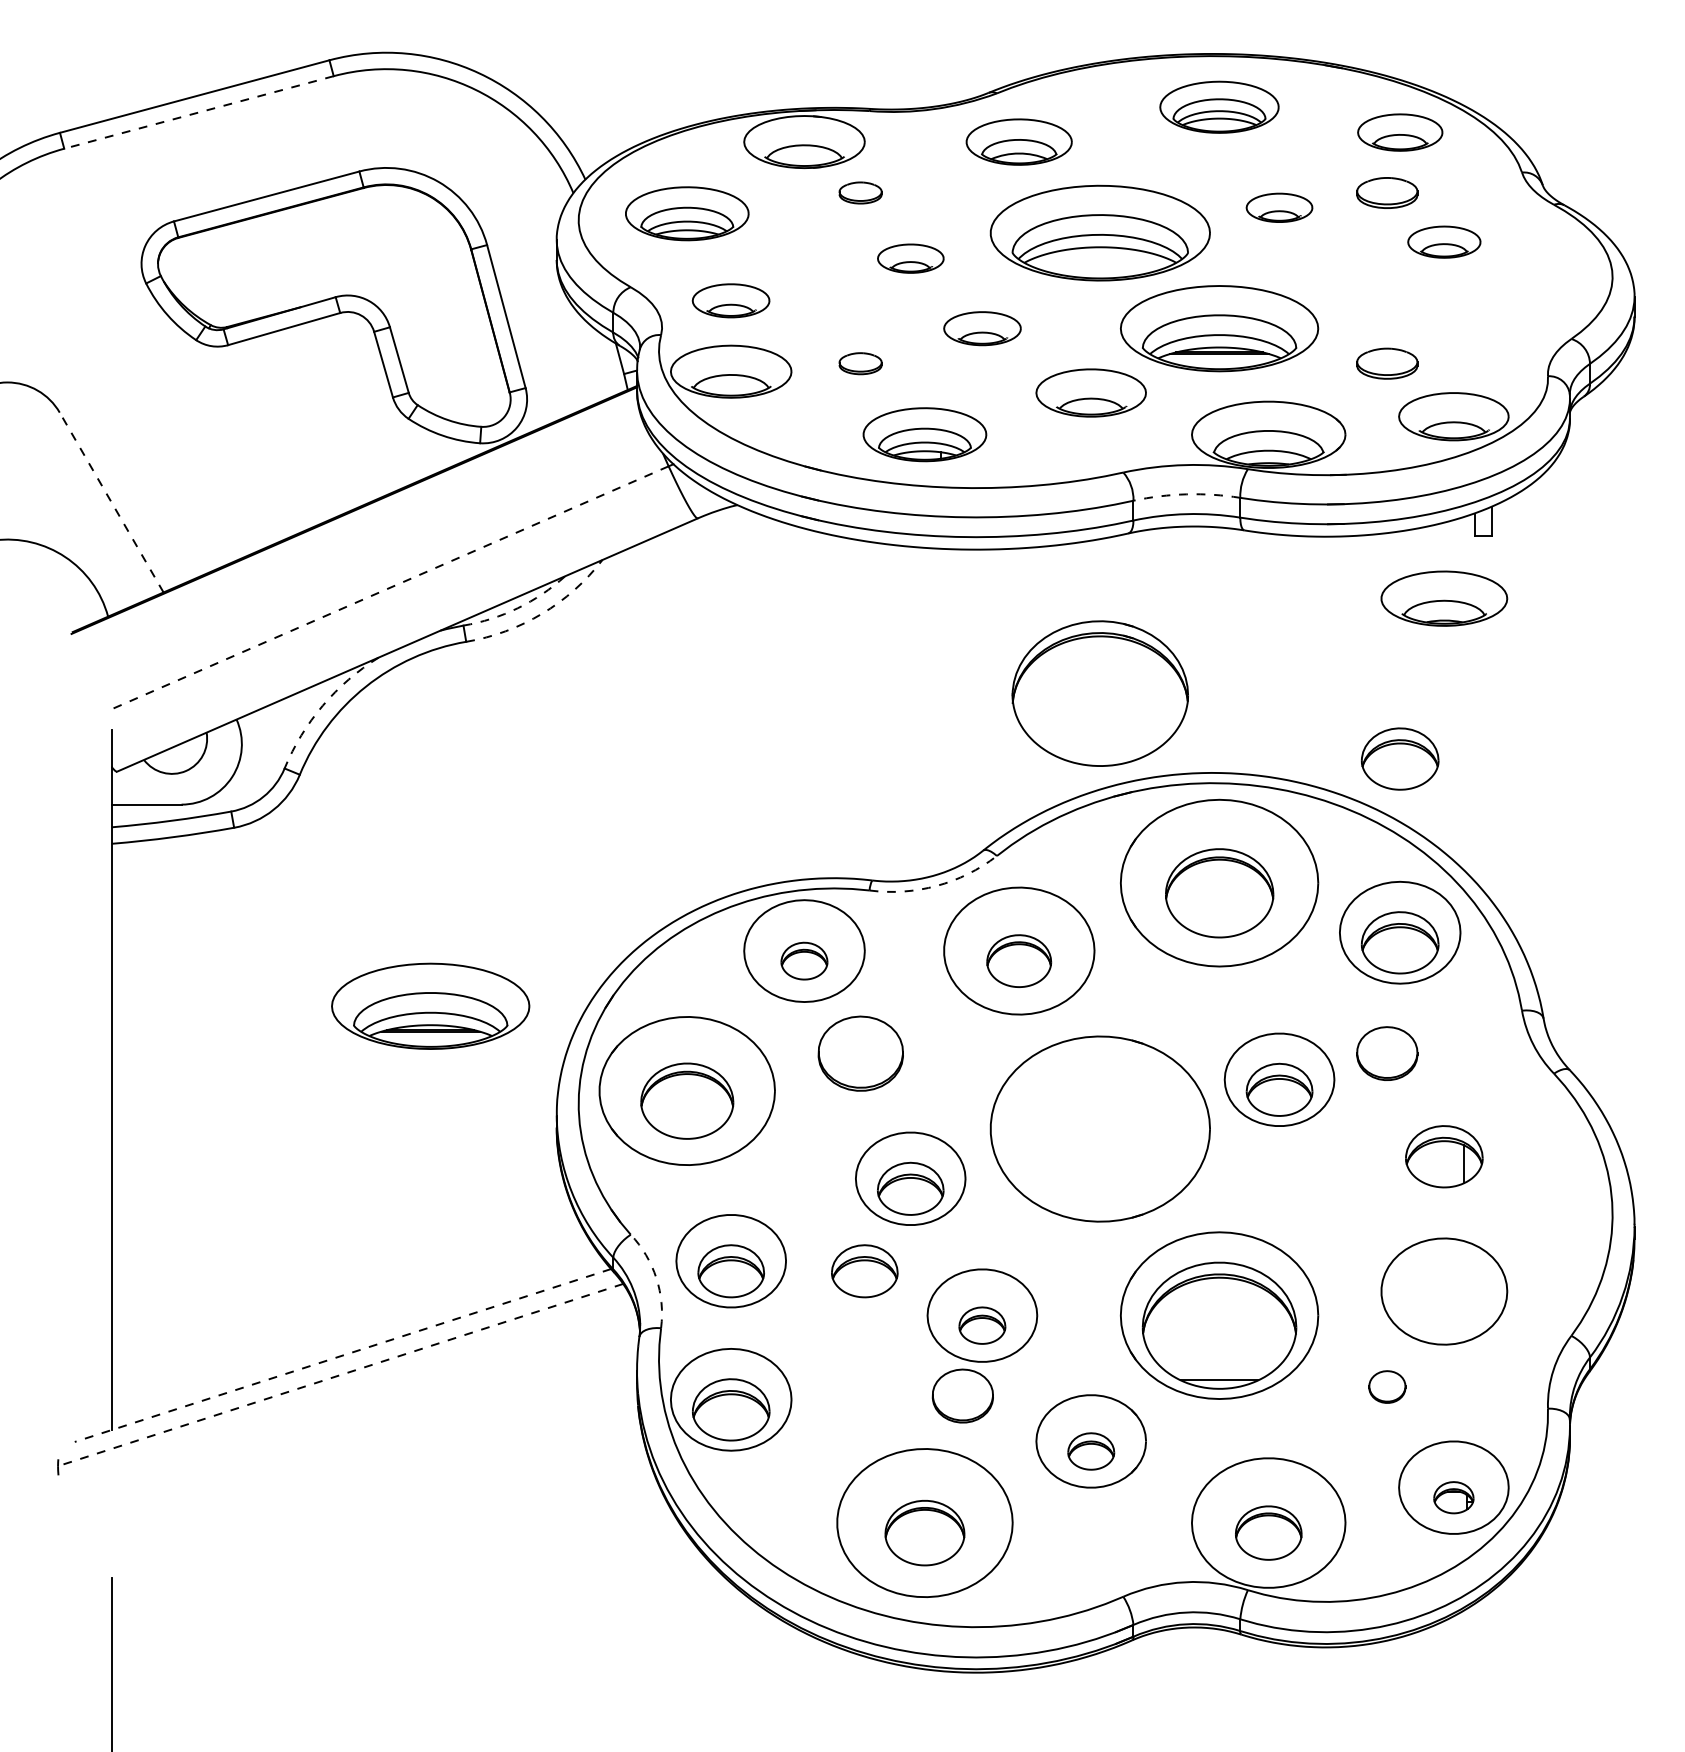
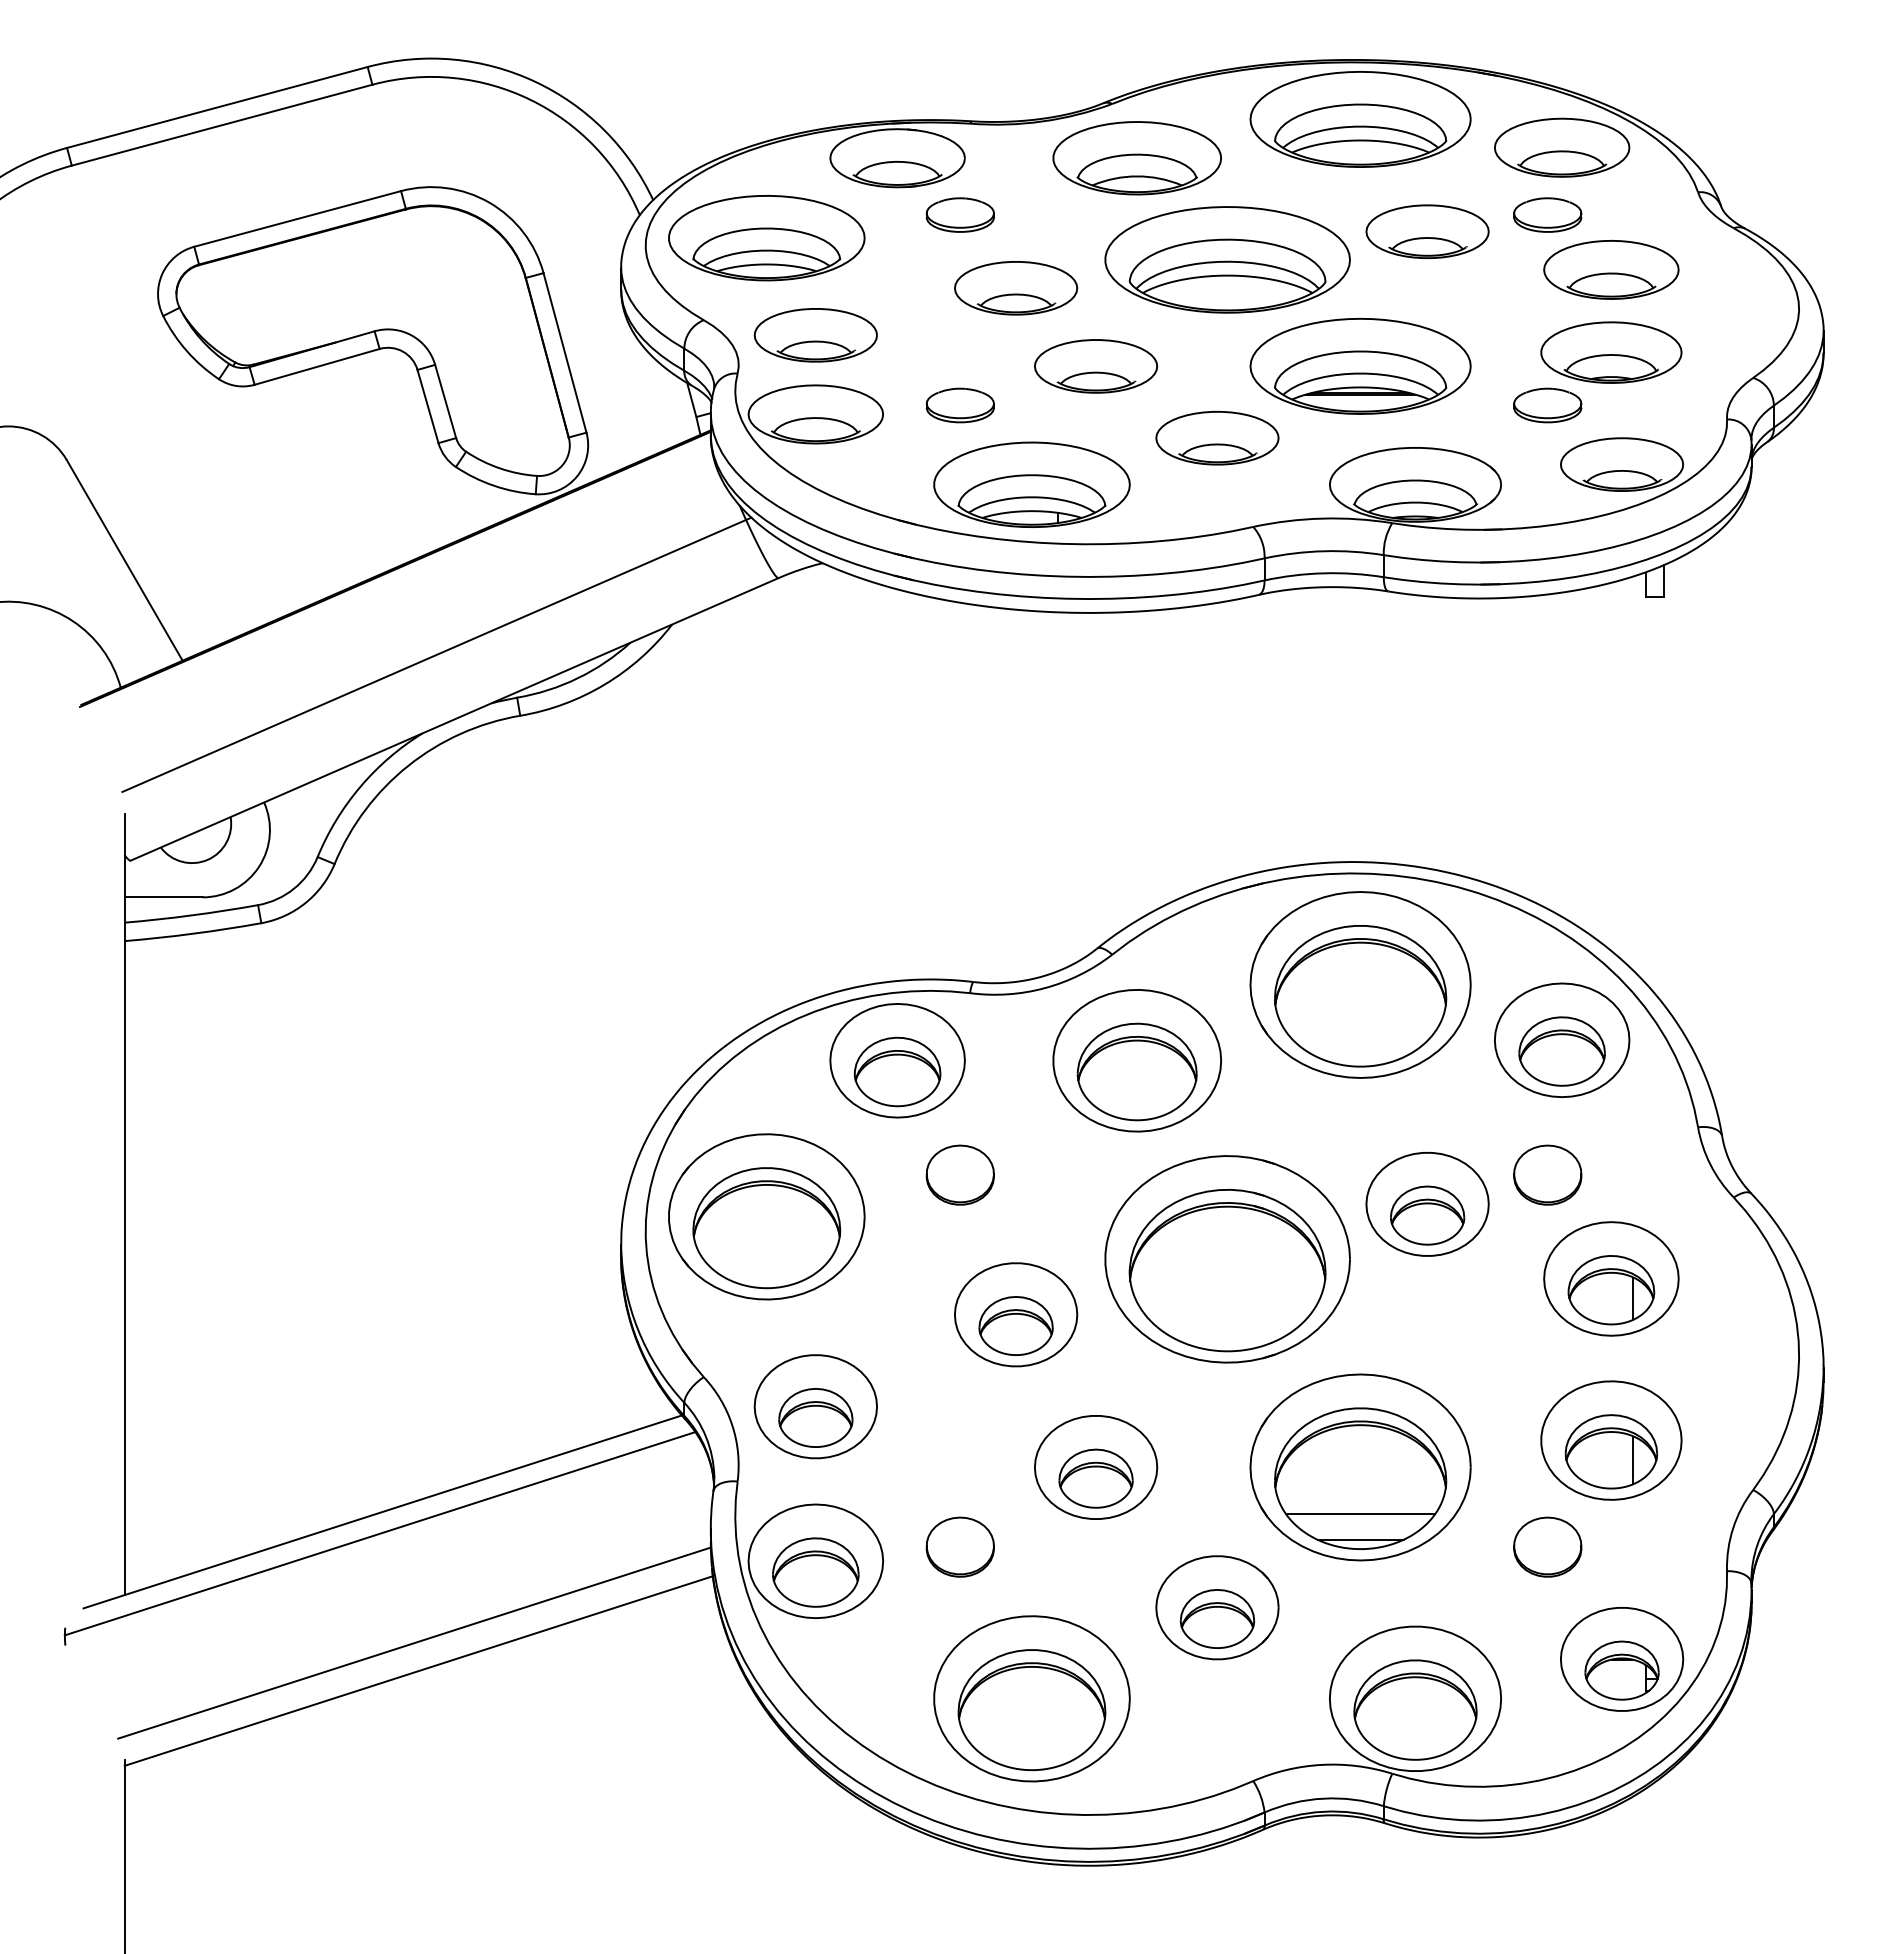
part: (1219, 107) -> (1360, 119), size x1.67
line: (199, 112) -> (222, 125), dashed -> solid
part: (1400, 132) -> (1562, 147), size x1.43
part: (1018, 142) -> (1136, 158), size x1.43
part: (859, 192) -> (959, 214), size x1.43
part: (1279, 207) -> (1427, 231), size x1.67
part: (686, 214) -> (766, 238), size x1.43
part: (1444, 241) -> (1611, 269), size x1.67
part: (911, 258) -> (1016, 288), size x1.67
part: (730, 300) -> (815, 335), size x1.43
part: (982, 328) -> (1096, 366), size x1.43
part: (859, 363) -> (959, 405), size x1.43
part: (924, 434) -> (1031, 484), size x1.43
arc: (1187, 494) -> (1324, 551), dashed -> solid
line: (111, 502) -> (124, 560), dashed -> solid
line: (388, 588) -> (433, 656), dashed -> solid
part: (1444, 598) -> (1611, 352), moved
arc: (517, 608) -> (577, 678), dashed -> solid
arc: (541, 613) -> (604, 684), dashed -> solid
part: (1100, 693) -> (1227, 1270), moved
arc: (323, 705) -> (360, 786), dashed -> solid
part: (1399, 759) -> (1561, 846), removed
arc: (937, 886) -> (1045, 988), dashed -> solid
part: (1219, 893) -> (1360, 996), size x1.43
part: (804, 960) -> (897, 1071), size x1.67
part: (1018, 960) -> (1136, 1071), size x1.67
part: (430, 1005) -> (480, 1121), removed
part: (859, 1053) -> (959, 1174), size x0.71
part: (686, 1101) -> (766, 1228), size x1.43
part: (1444, 1146) -> (1611, 1278), added
part: (864, 1270) -> (964, 1417), removed
arc: (656, 1278) -> (732, 1425), dashed -> solid
part: (1444, 1301) -> (1611, 1451), added
part: (981, 1325) -> (1095, 1478), size x1.43
line: (342, 1356) -> (382, 1512), dashed -> solid
line: (1219, 1357) -> (1360, 1514), added
line: (340, 1374) -> (379, 1533), dashed -> solid
part: (1387, 1386) -> (1547, 1546), size x1.67
part: (962, 1395) -> (959, 1546), moved
part: (1091, 1451) -> (1217, 1618), size x1.43
line: (371, 1472) -> (414, 1642), added
line: (375, 1497) -> (418, 1670), added
part: (1453, 1497) -> (1621, 1670), size x1.67
part: (924, 1532) -> (1031, 1709), size x1.67
part: (1268, 1532) -> (1415, 1709), size x1.67

